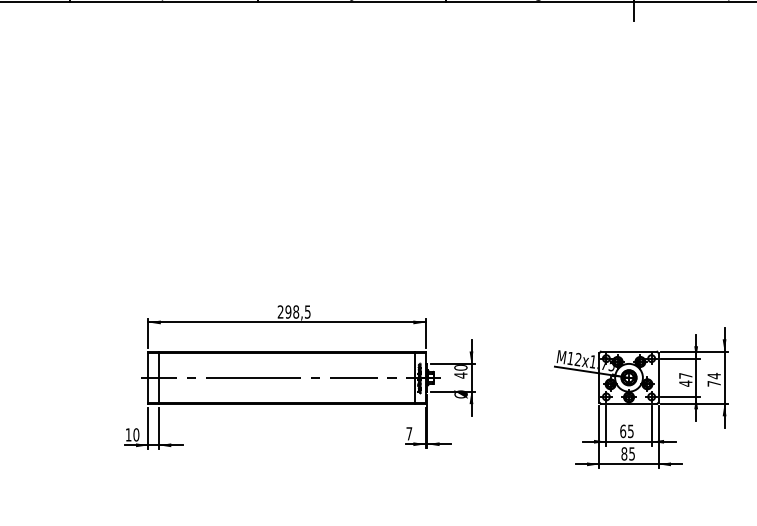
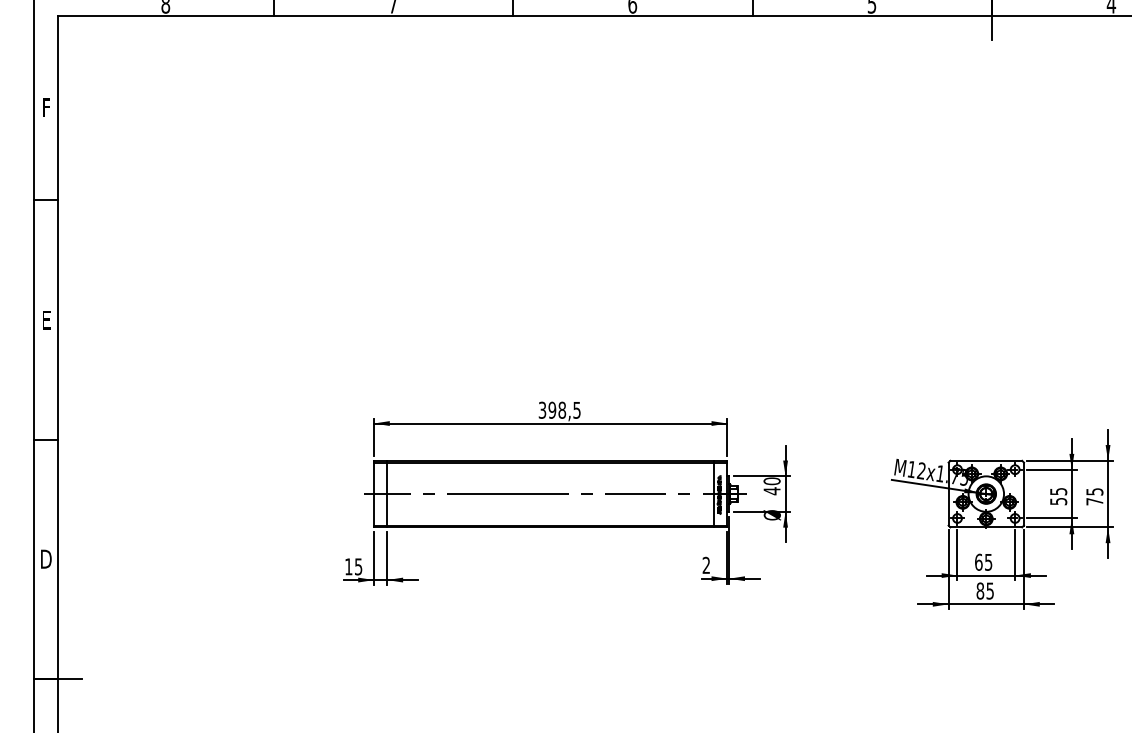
text: (280, 312) -> (542, 410), 298,5 -> 398,5
text: (713, 375) -> (1094, 491), 74 -> 75
text: (685, 379) -> (1058, 496), 47 -> 55
text: (408, 433) -> (705, 564), 7 -> 2
text: (136, 434) -> (358, 566), 10 -> 15

